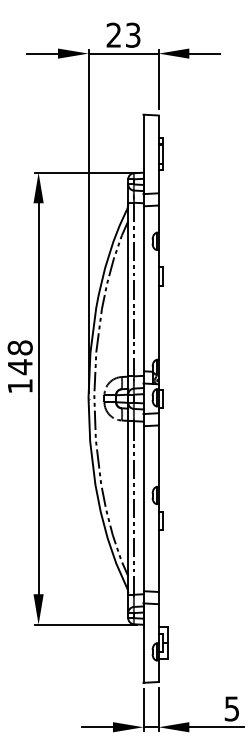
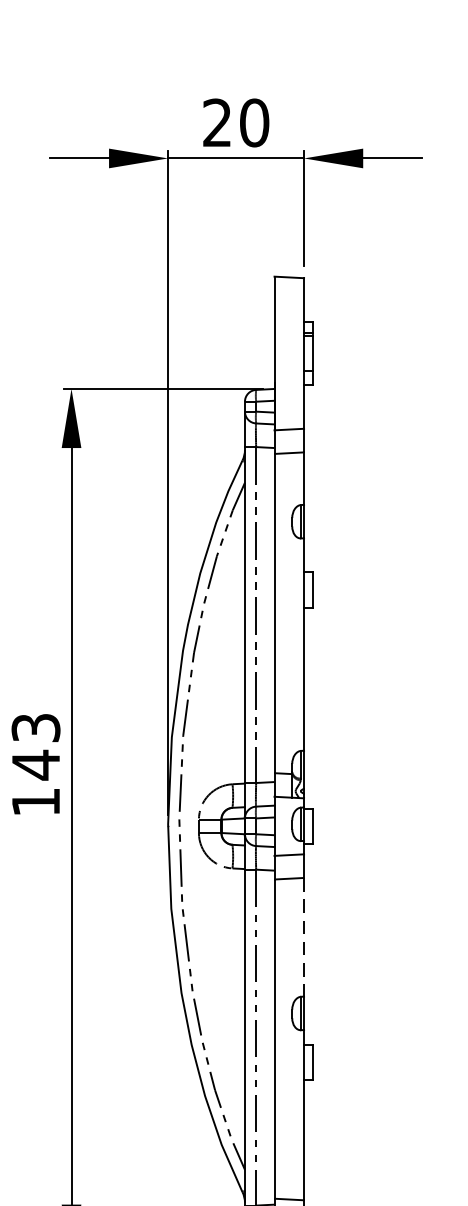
text: (132, 34) -> (253, 121), 23 -> 20
text: (19, 347) -> (34, 727), 148 -> 143
line: (158, 456) -> (303, 938), solid -> dashed

